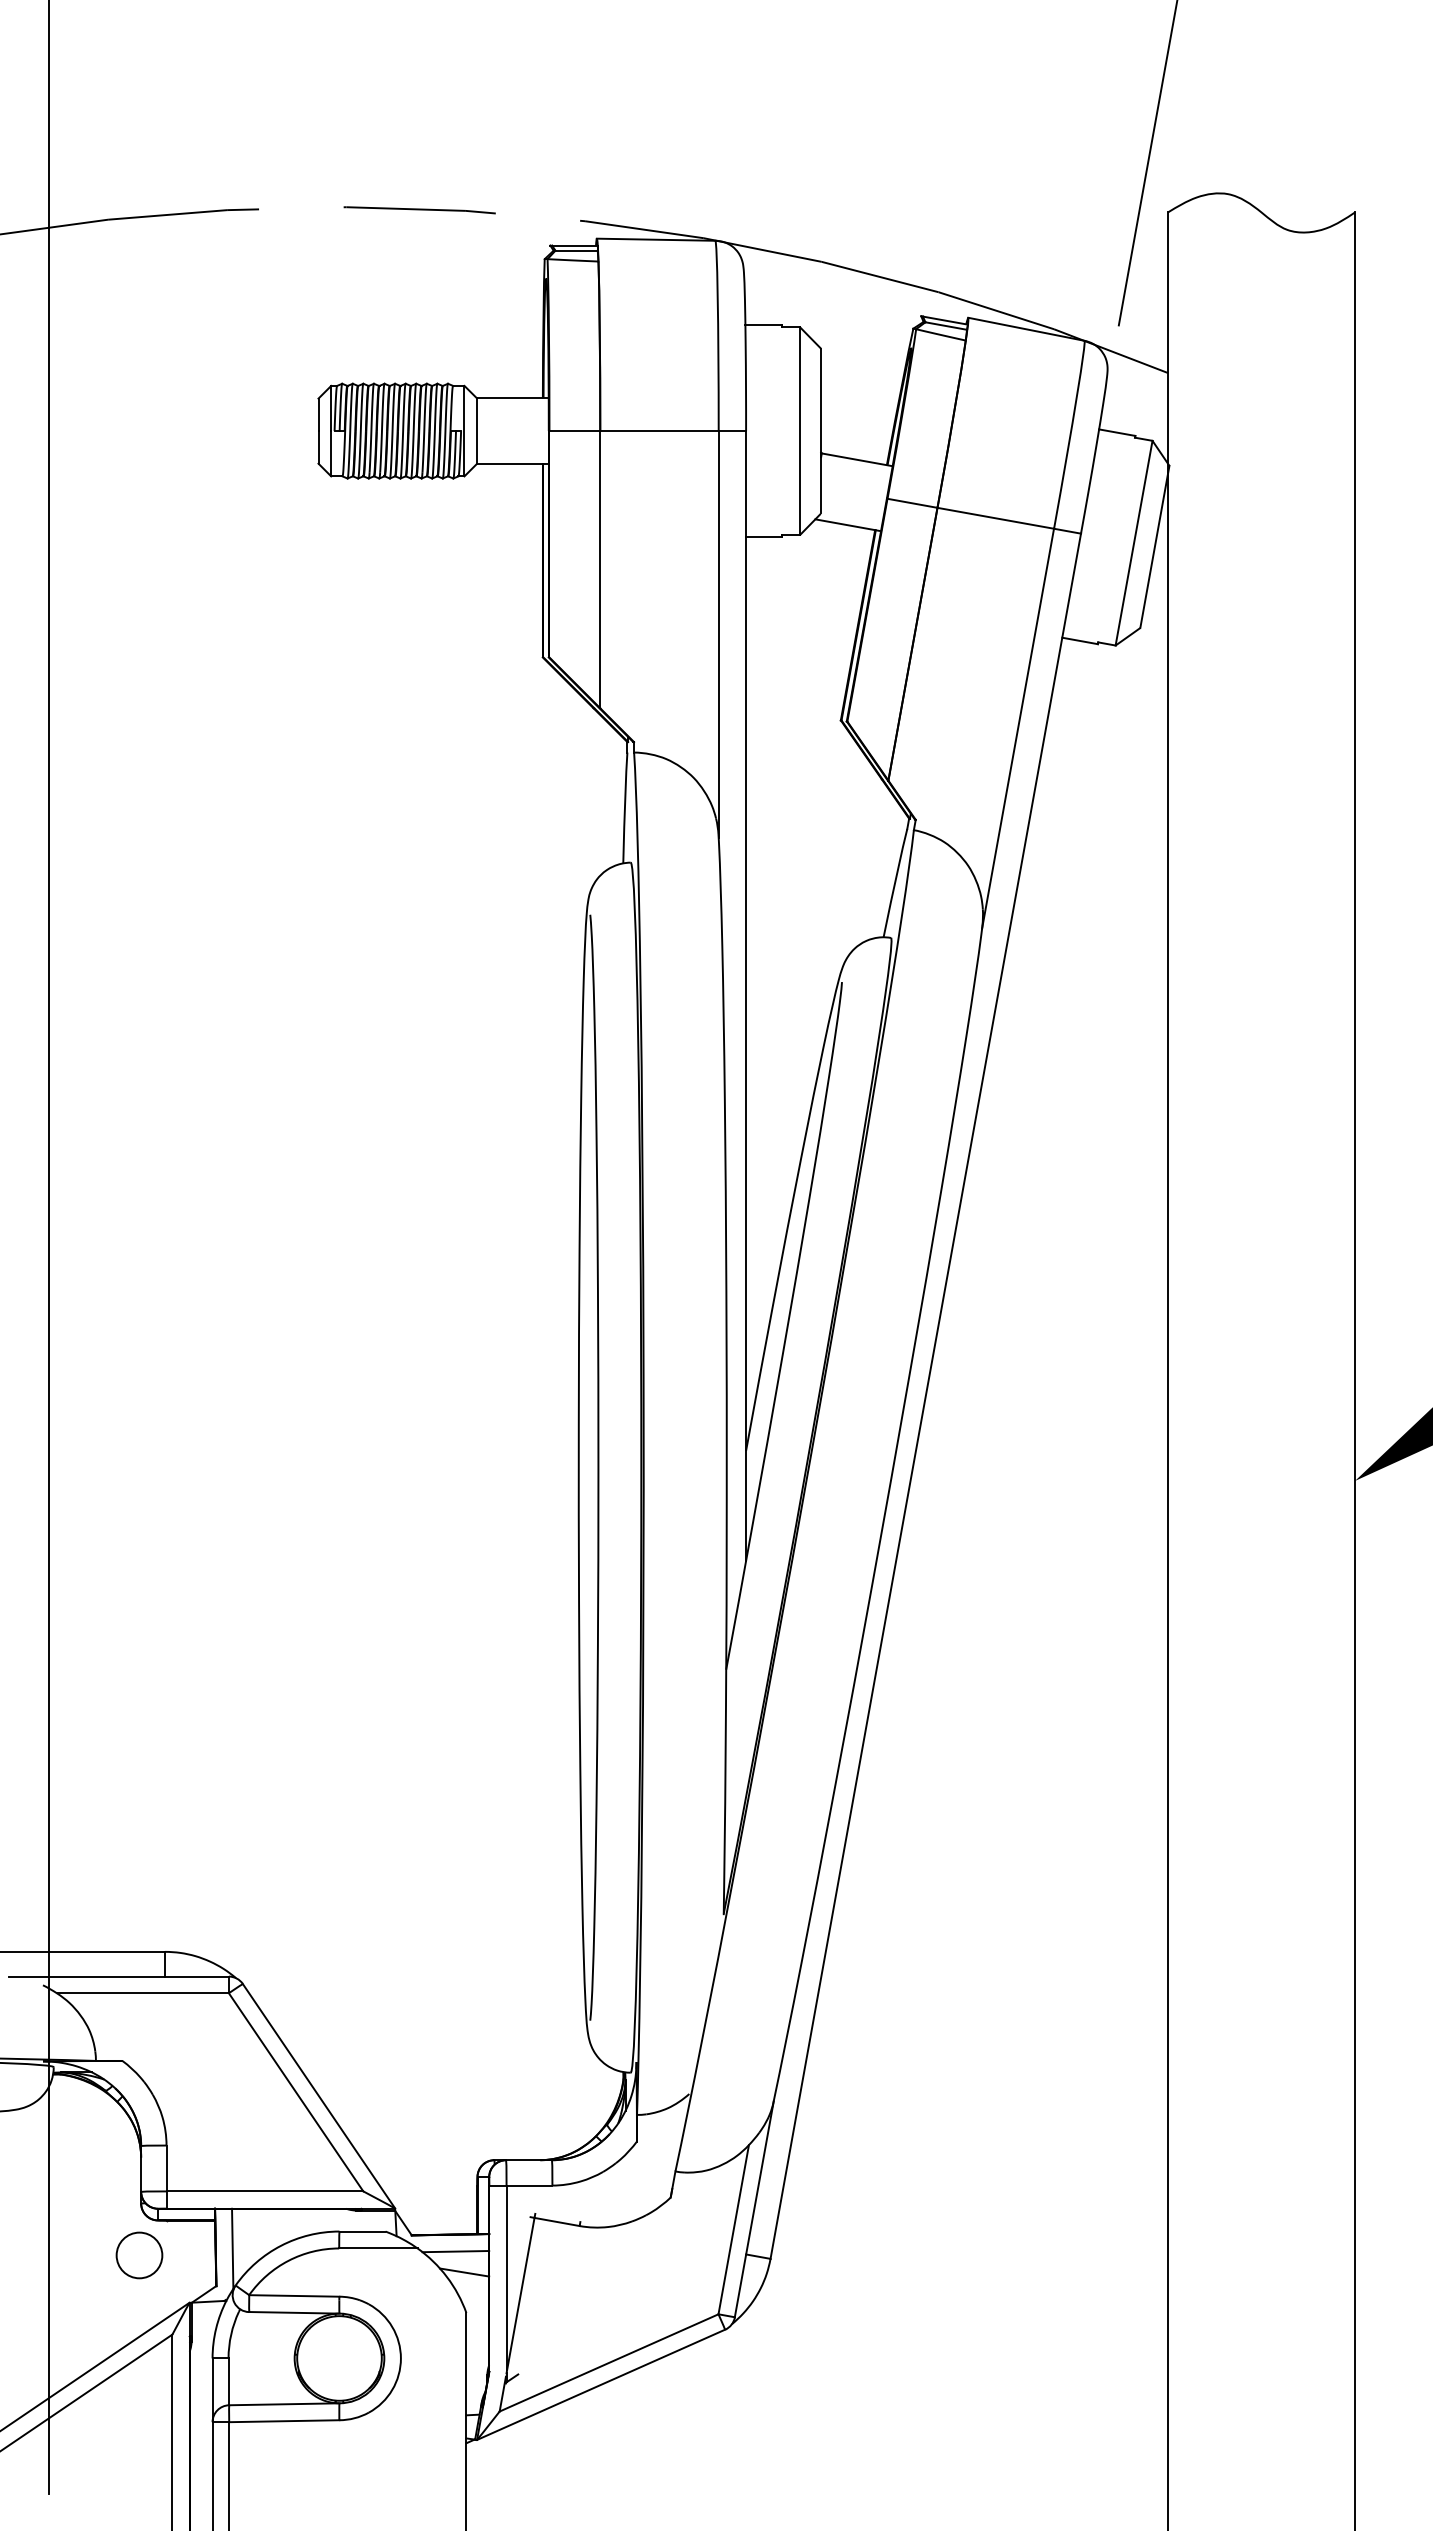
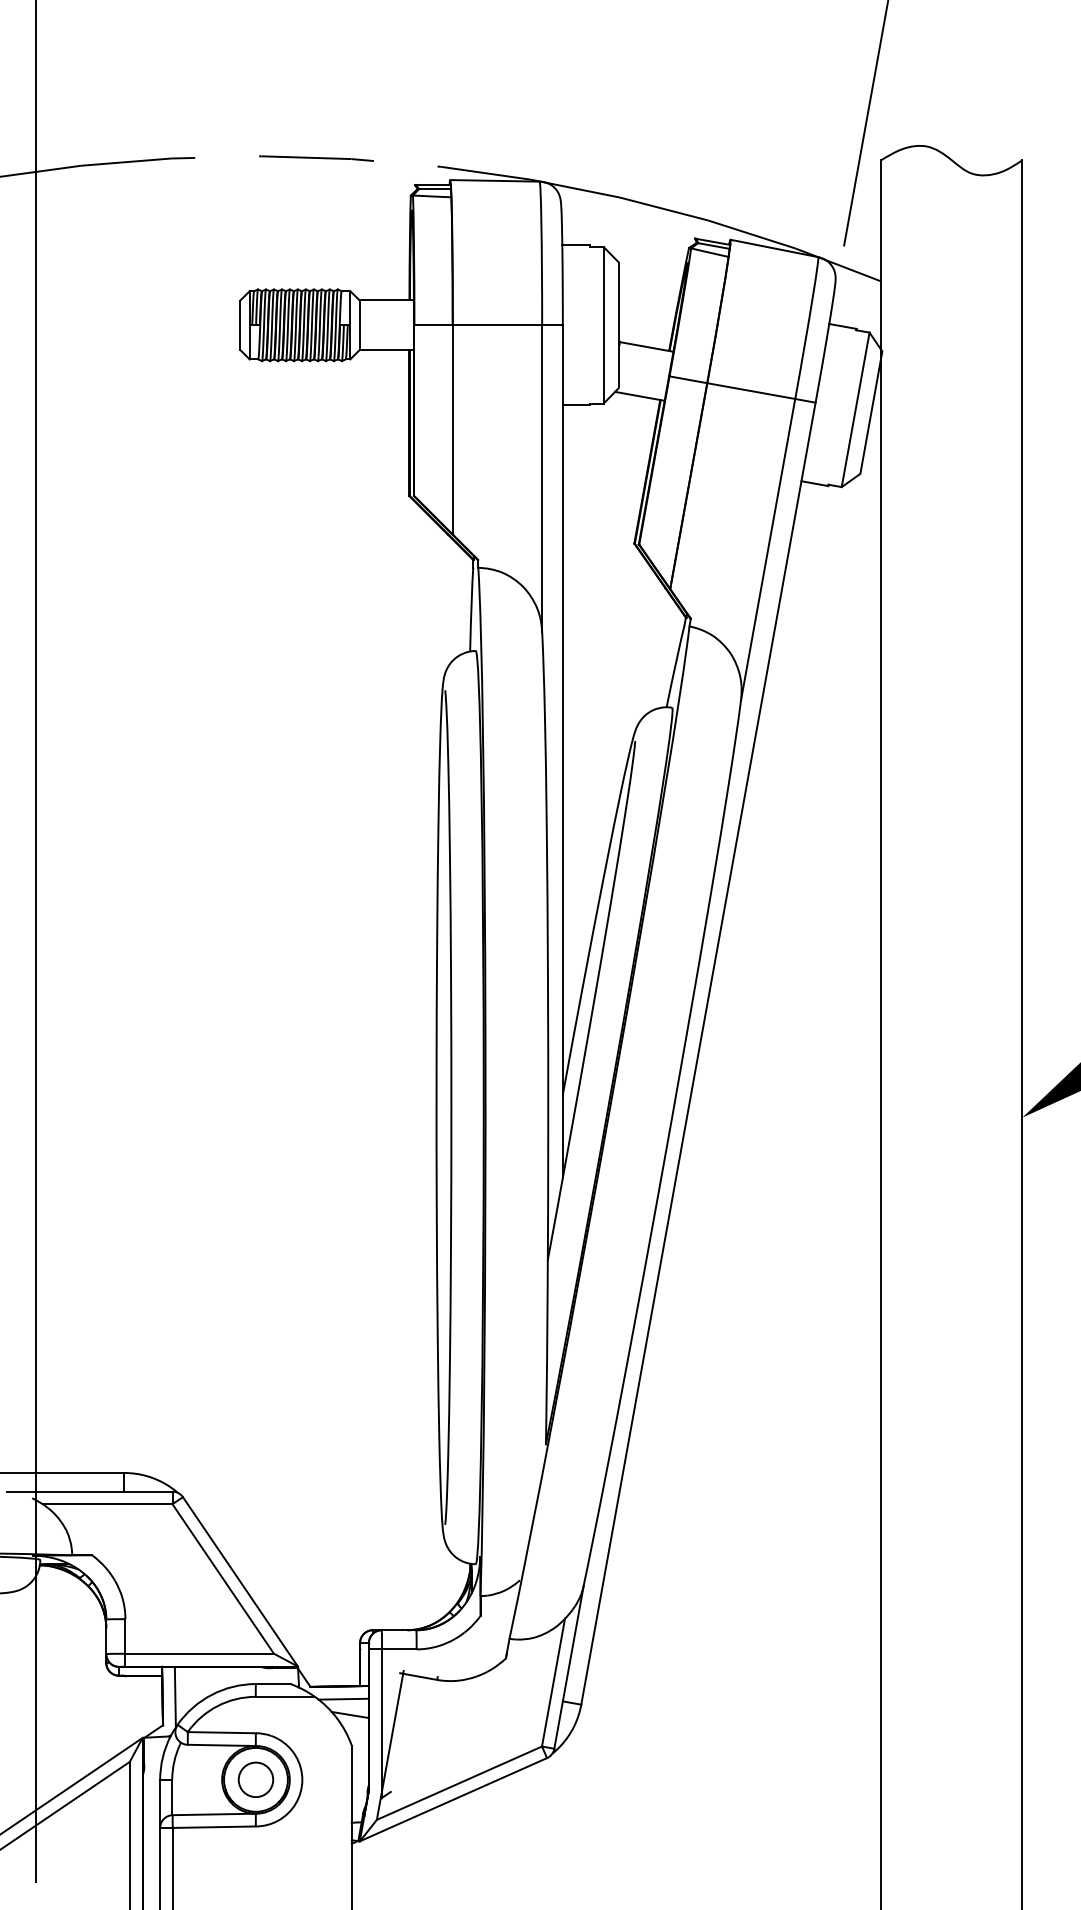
circle: (139, 2255) -> (255, 1779), moved

